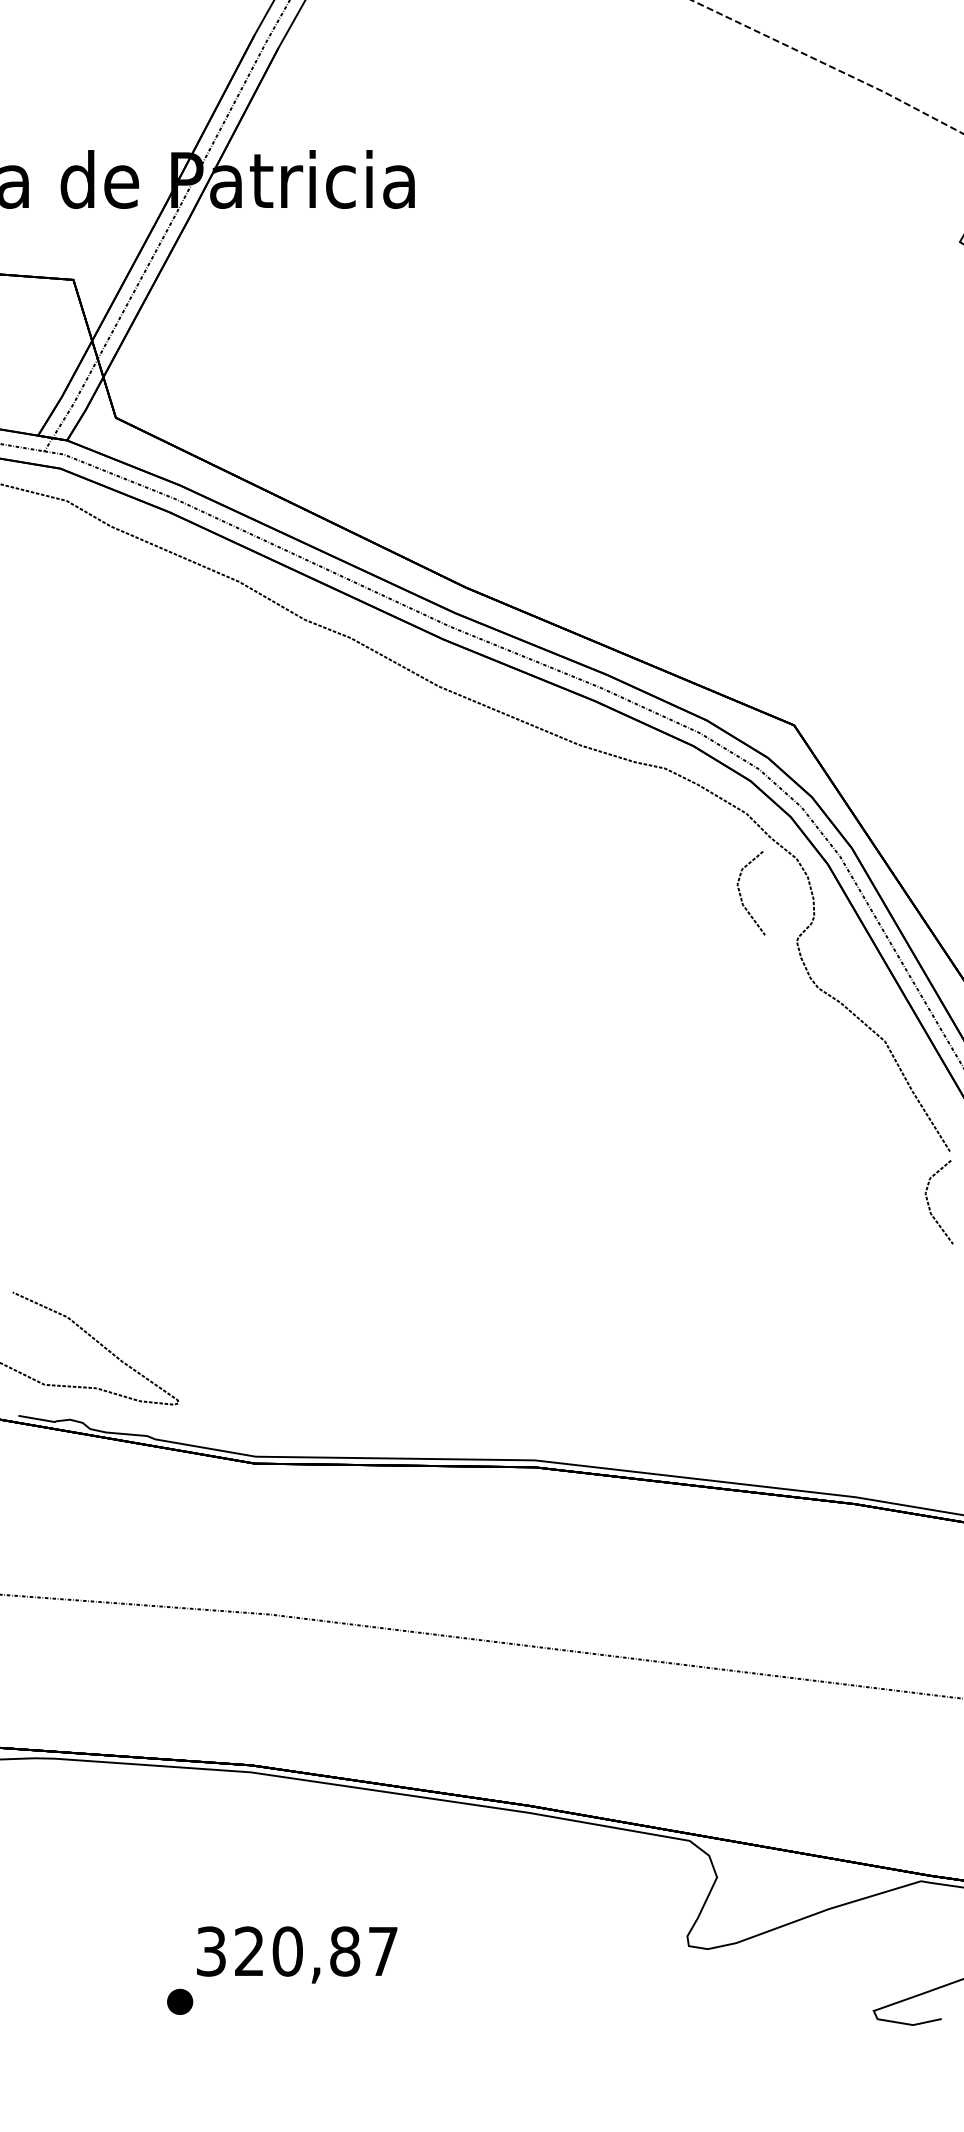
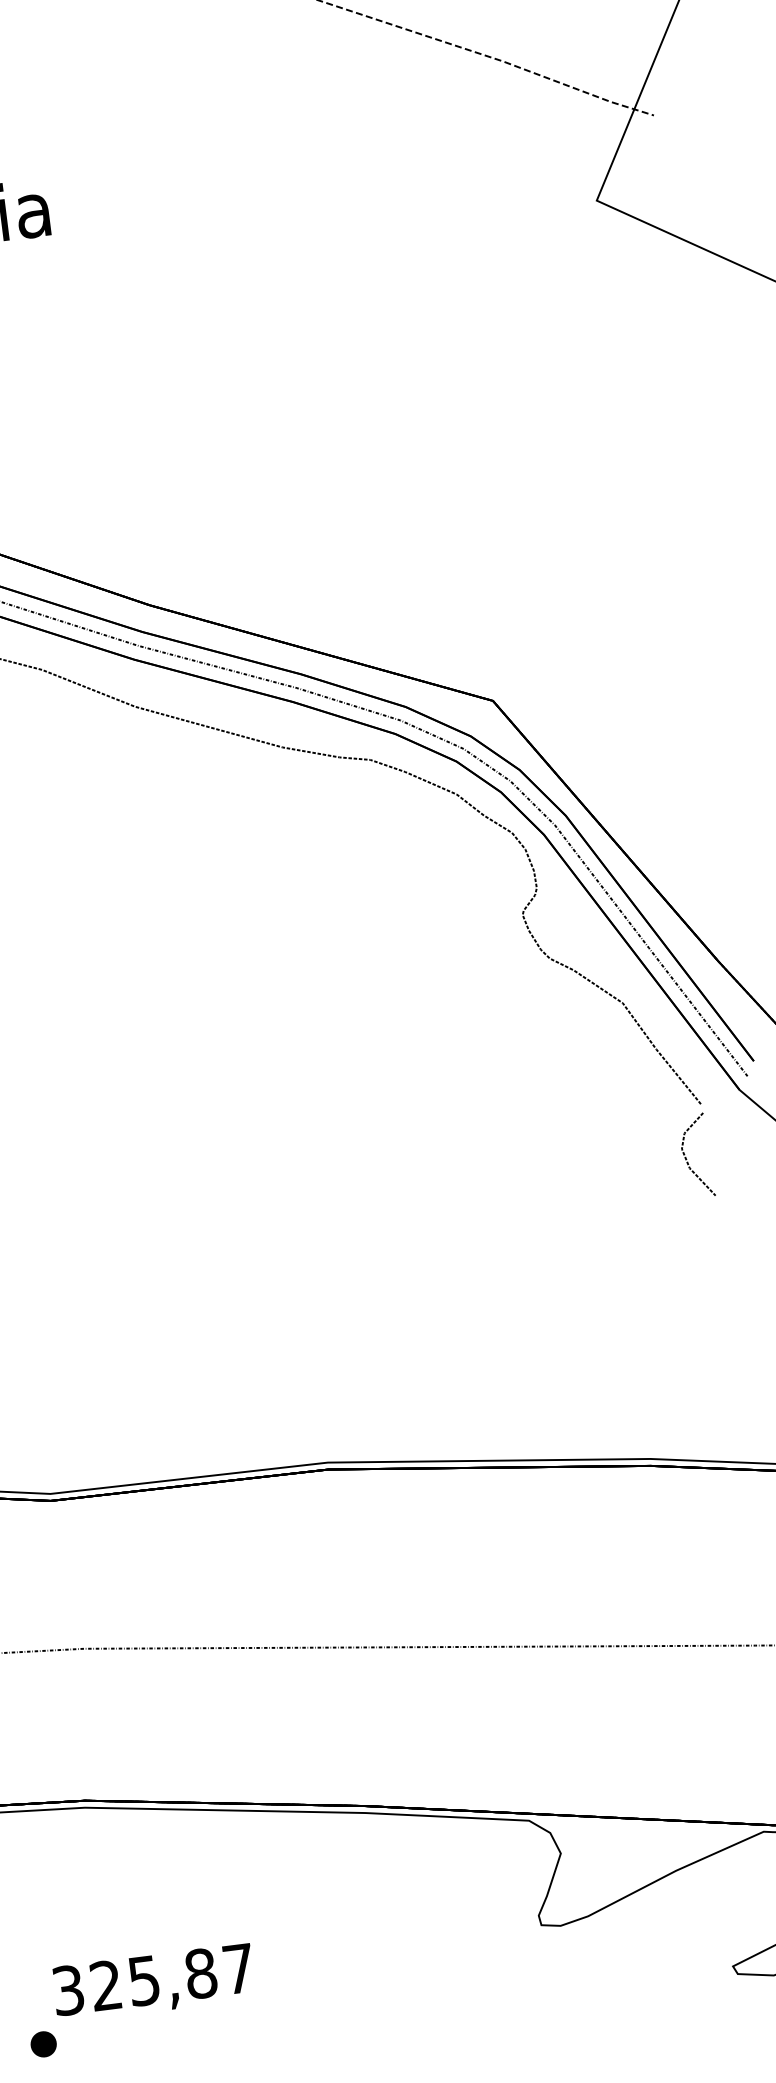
line: (741, 894) -> (461, 875), removed
text: (287, 1951) -> (143, 1980), 320,87 -> 325,87

